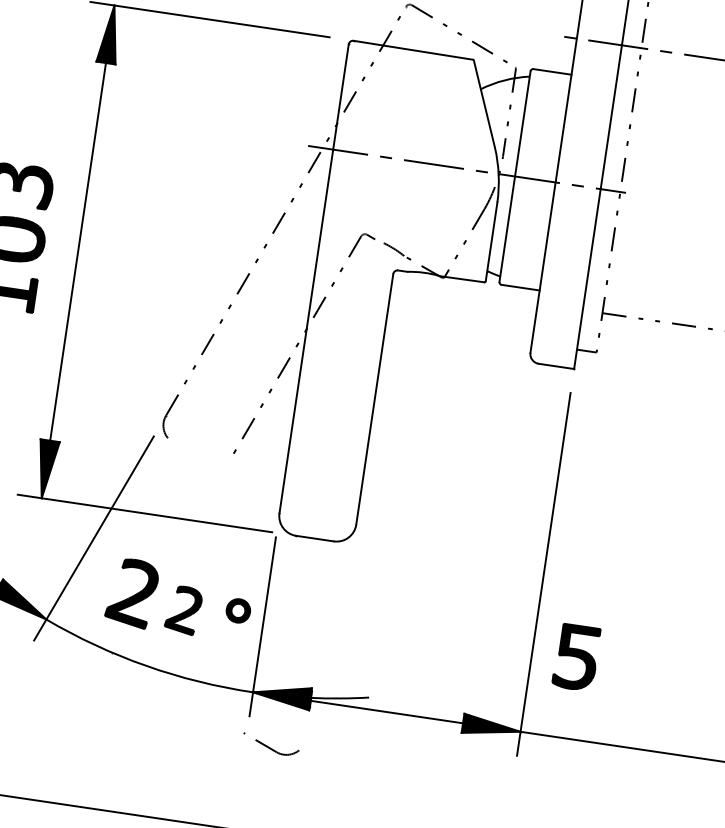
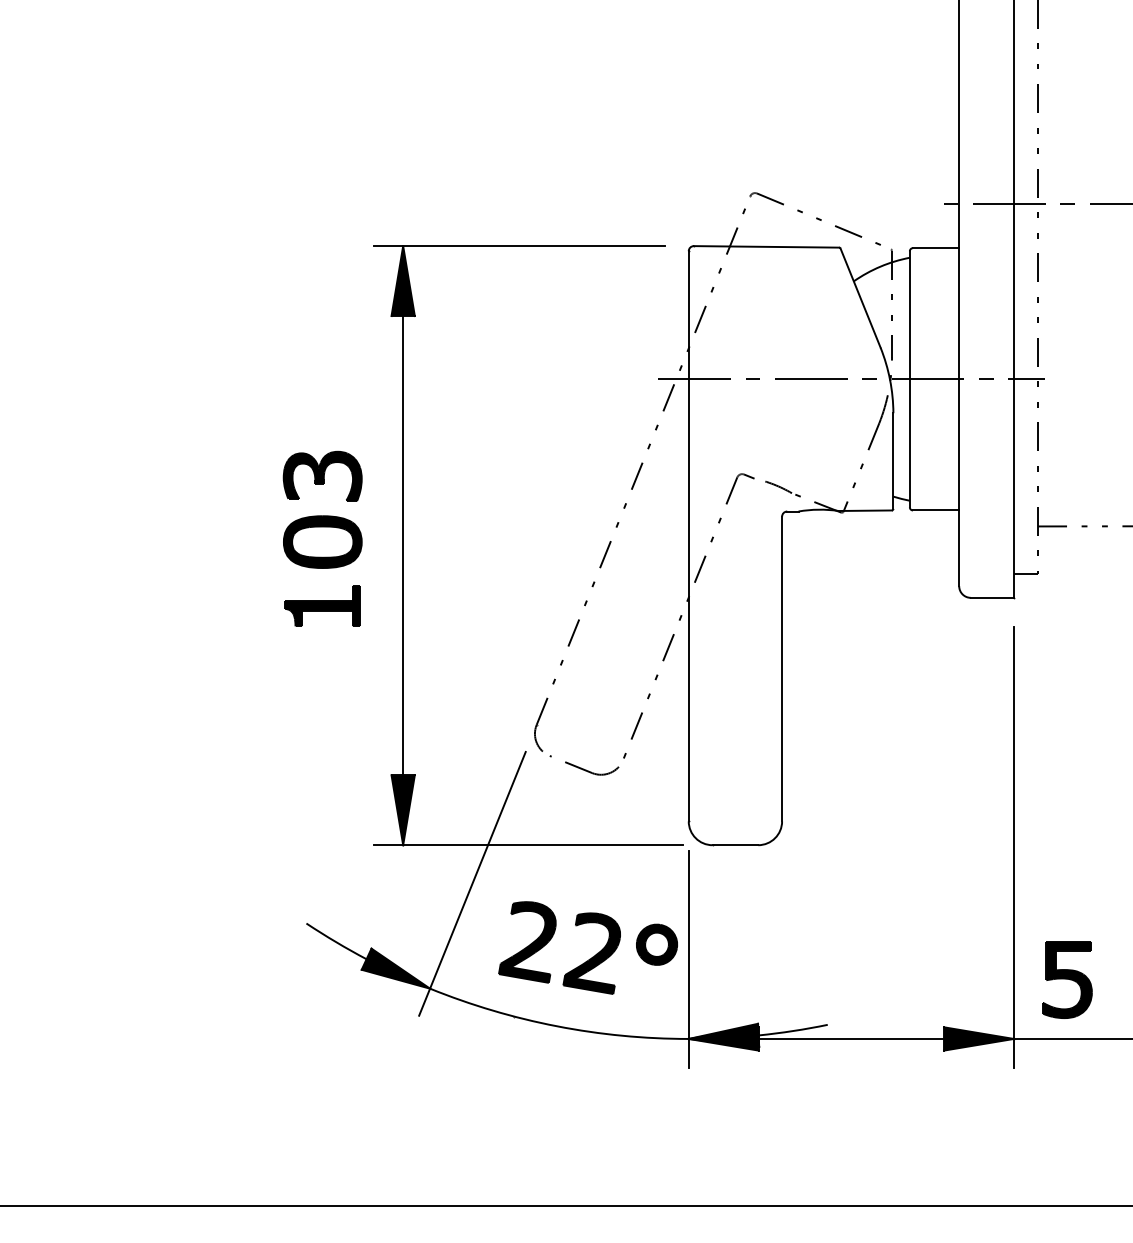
part: (183, 610) -> (591, 953), size x1.43
part: (238, 610) -> (656, 944), size x1.43
part: (576, 657) -> (1067, 979), moved
part: (271, 745) -> (584, 765), moved

